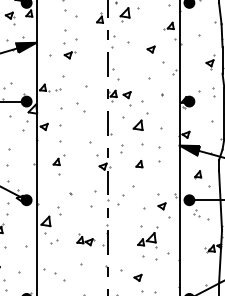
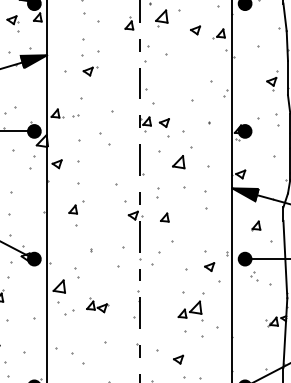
part: (150, 49) -> (194, 30), moved
part: (139, 164) -> (164, 218), moved
part: (85, 239) -> (97, 304), moved

